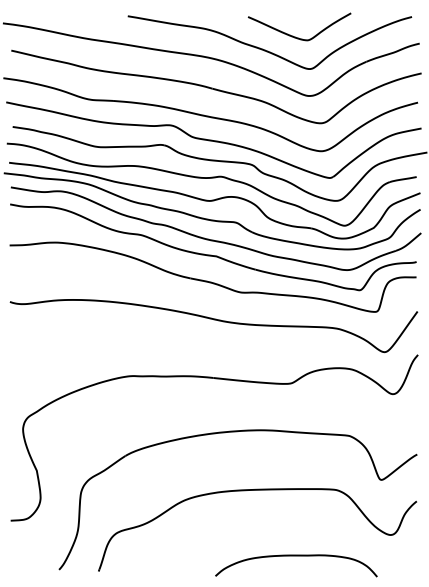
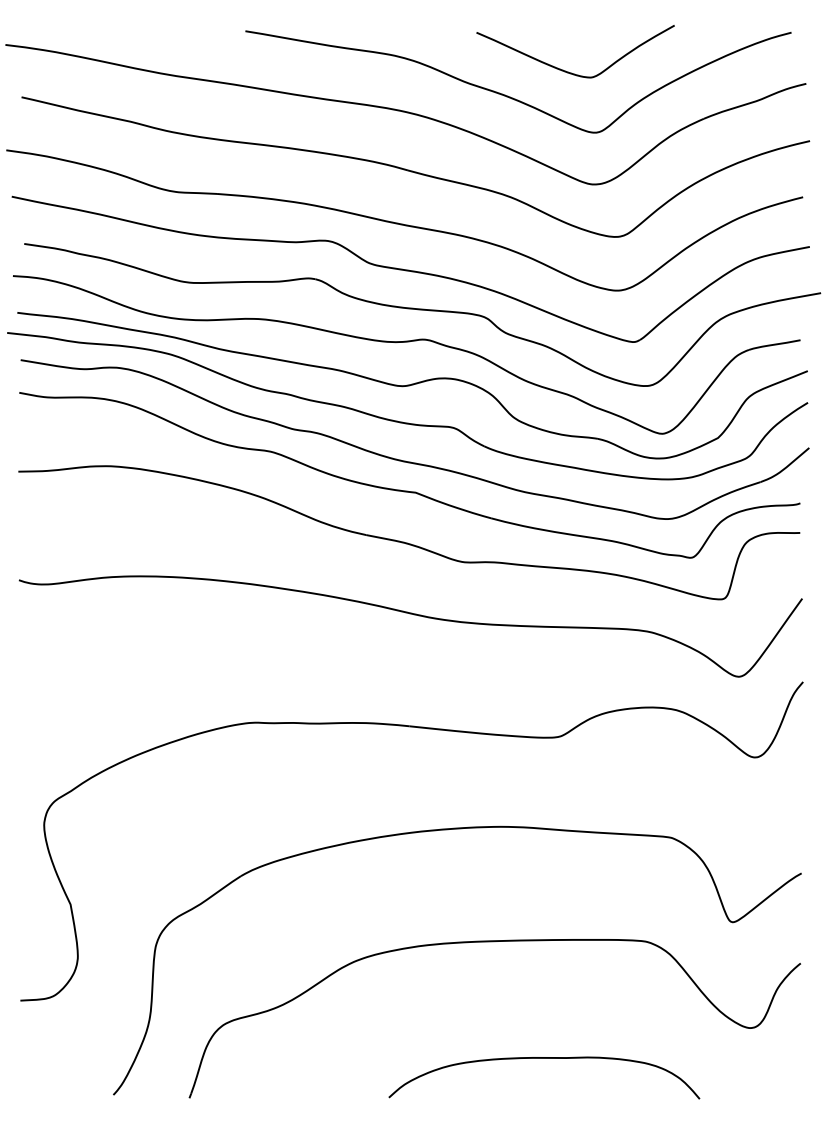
curve: (296, 556) -> (544, 1059), moved

